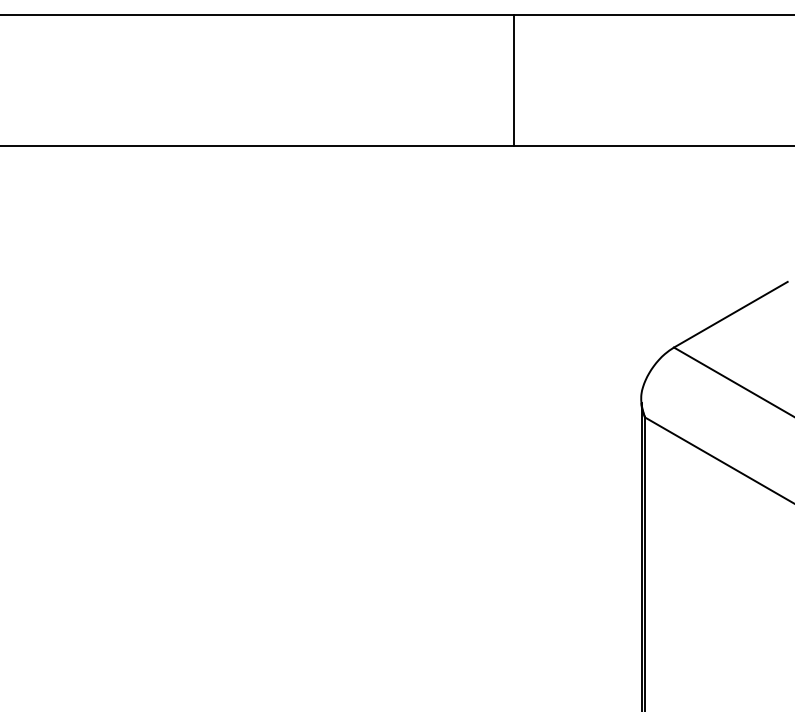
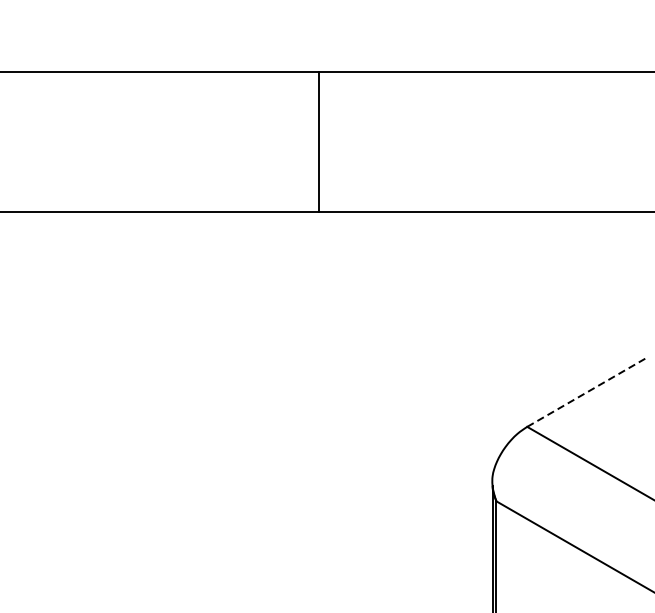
line: (514, 79) -> (319, 141), moved
line: (730, 314) -> (587, 391), solid -> dashed

